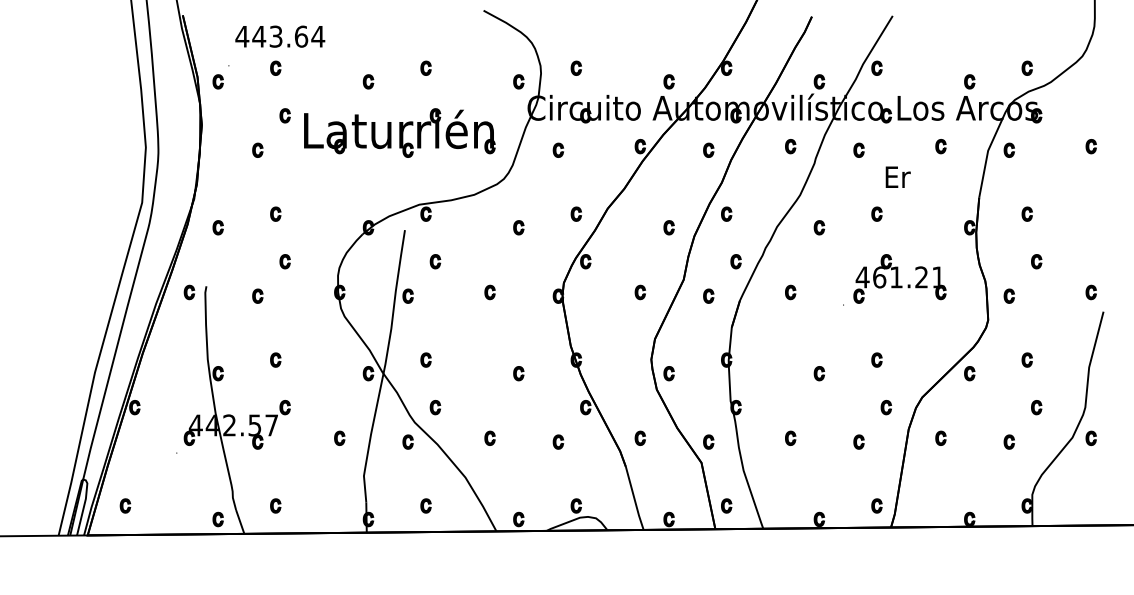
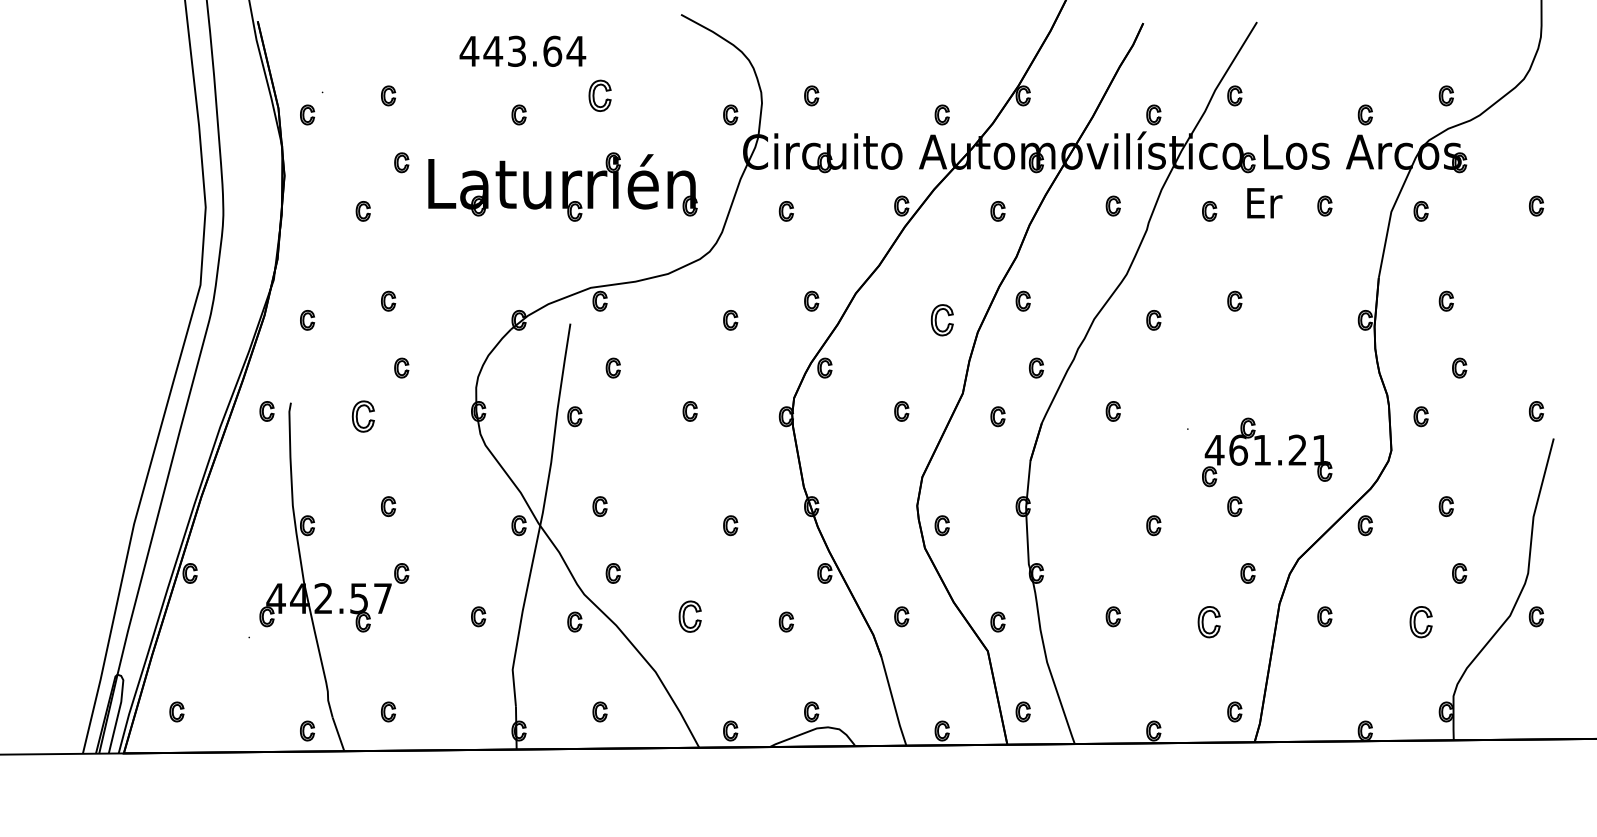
text: (279, 36) -> (522, 50), moved
part: (425, 68) -> (599, 95), size x1.6
text: (898, 177) -> (1264, 203), moved
part: (668, 227) -> (941, 320), size x1.6
part: (900, 279) -> (1267, 452), moved
part: (257, 296) -> (362, 416), size x1.6
part: (489, 438) -> (689, 616), size x1.6
part: (858, 441) -> (1209, 621), size x1.6
part: (1008, 441) -> (1420, 621), size x1.6

